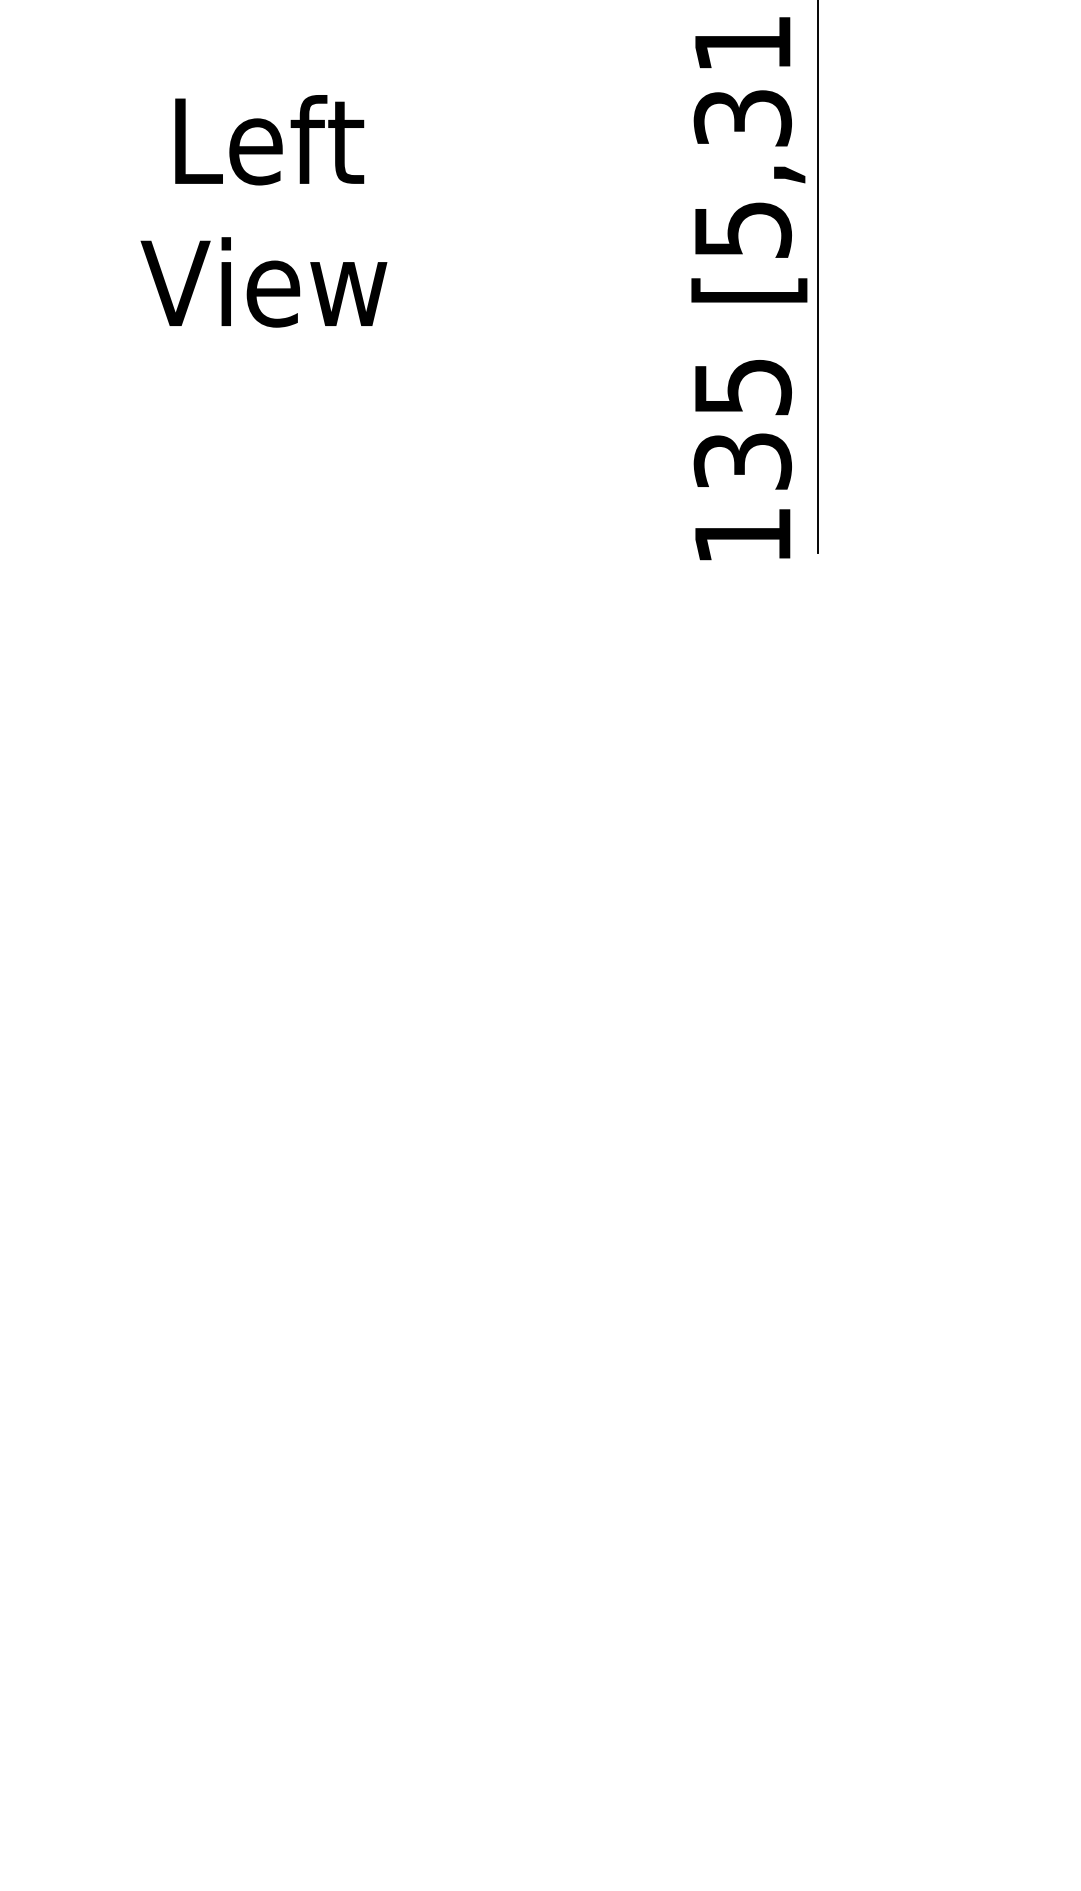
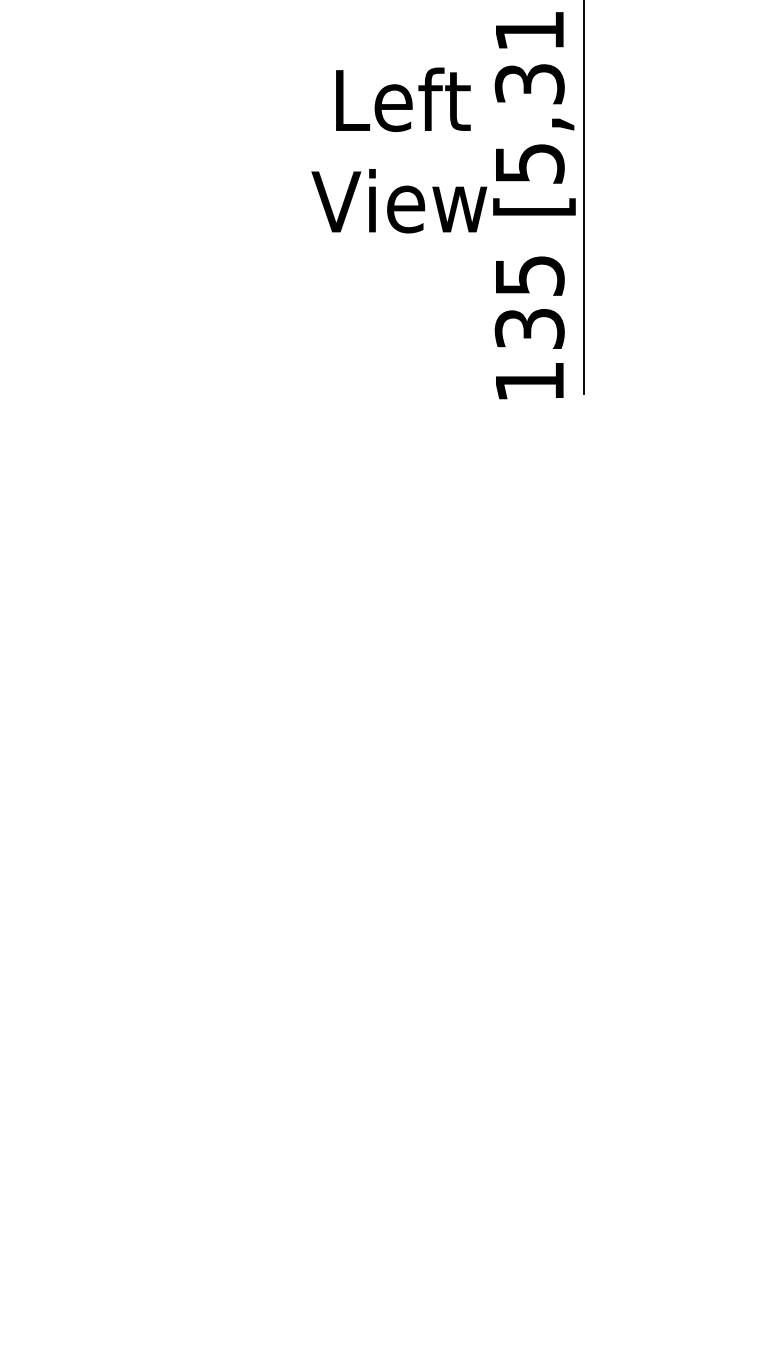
text: (264, 211) -> (399, 150), moved

